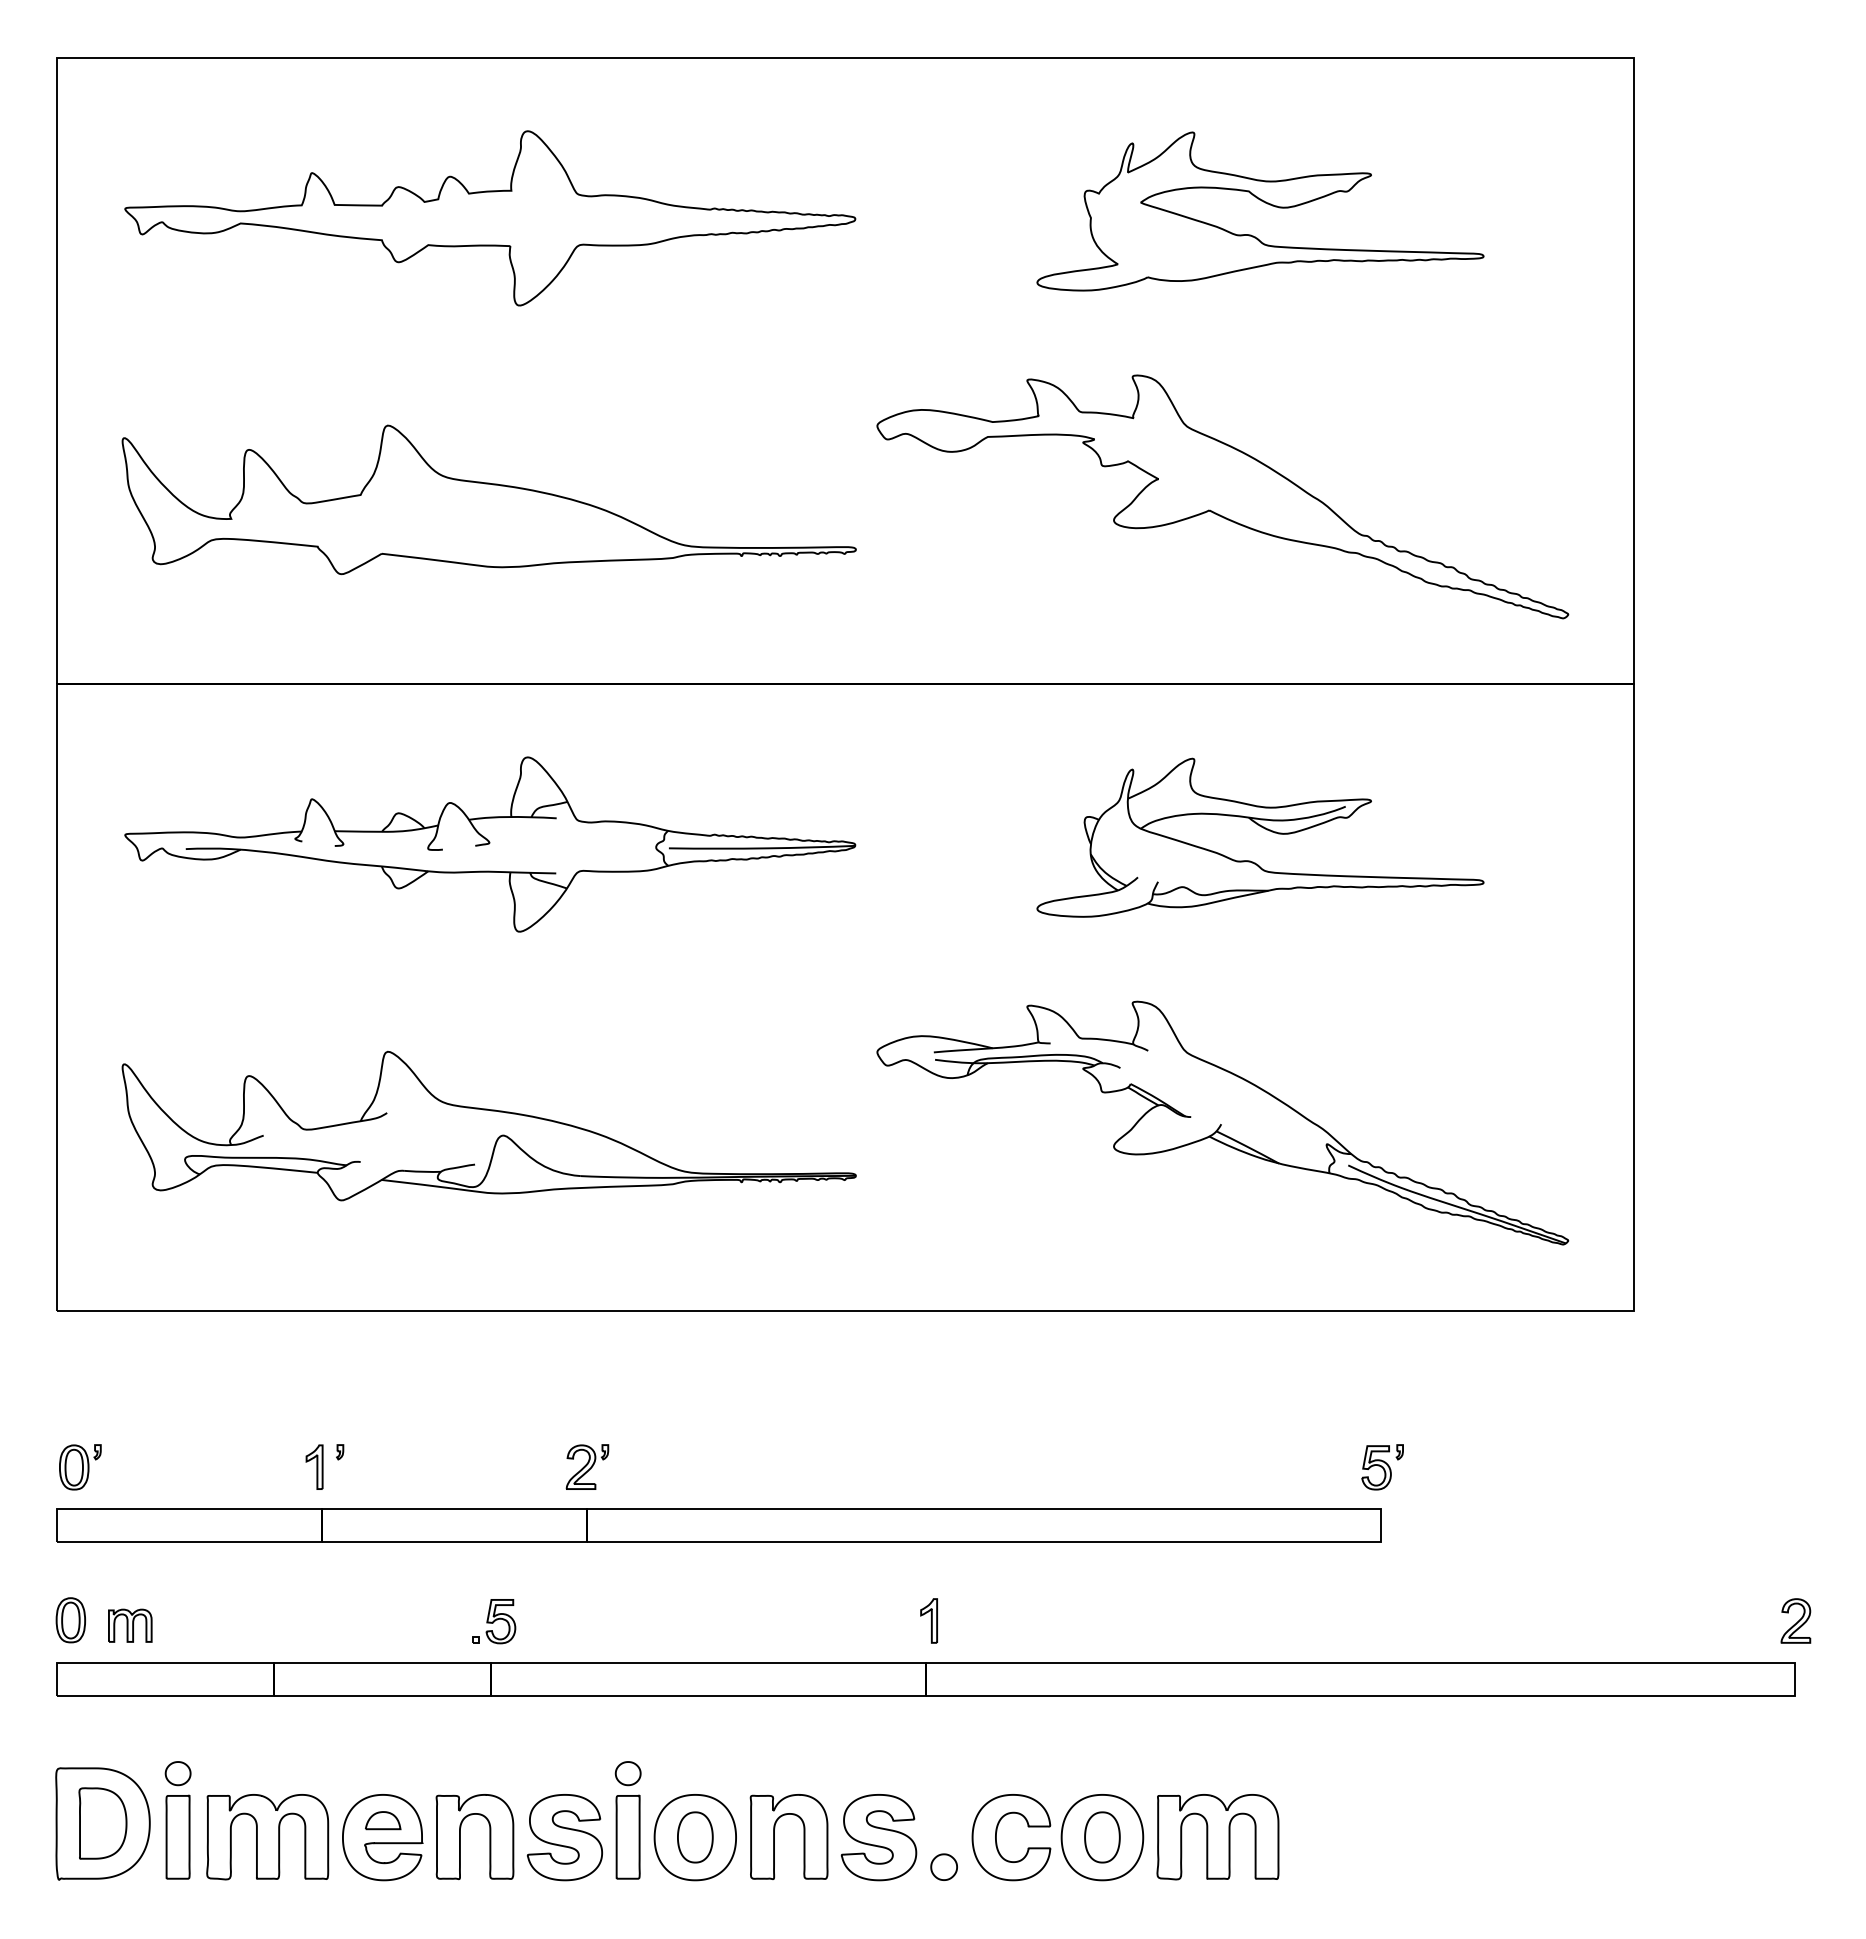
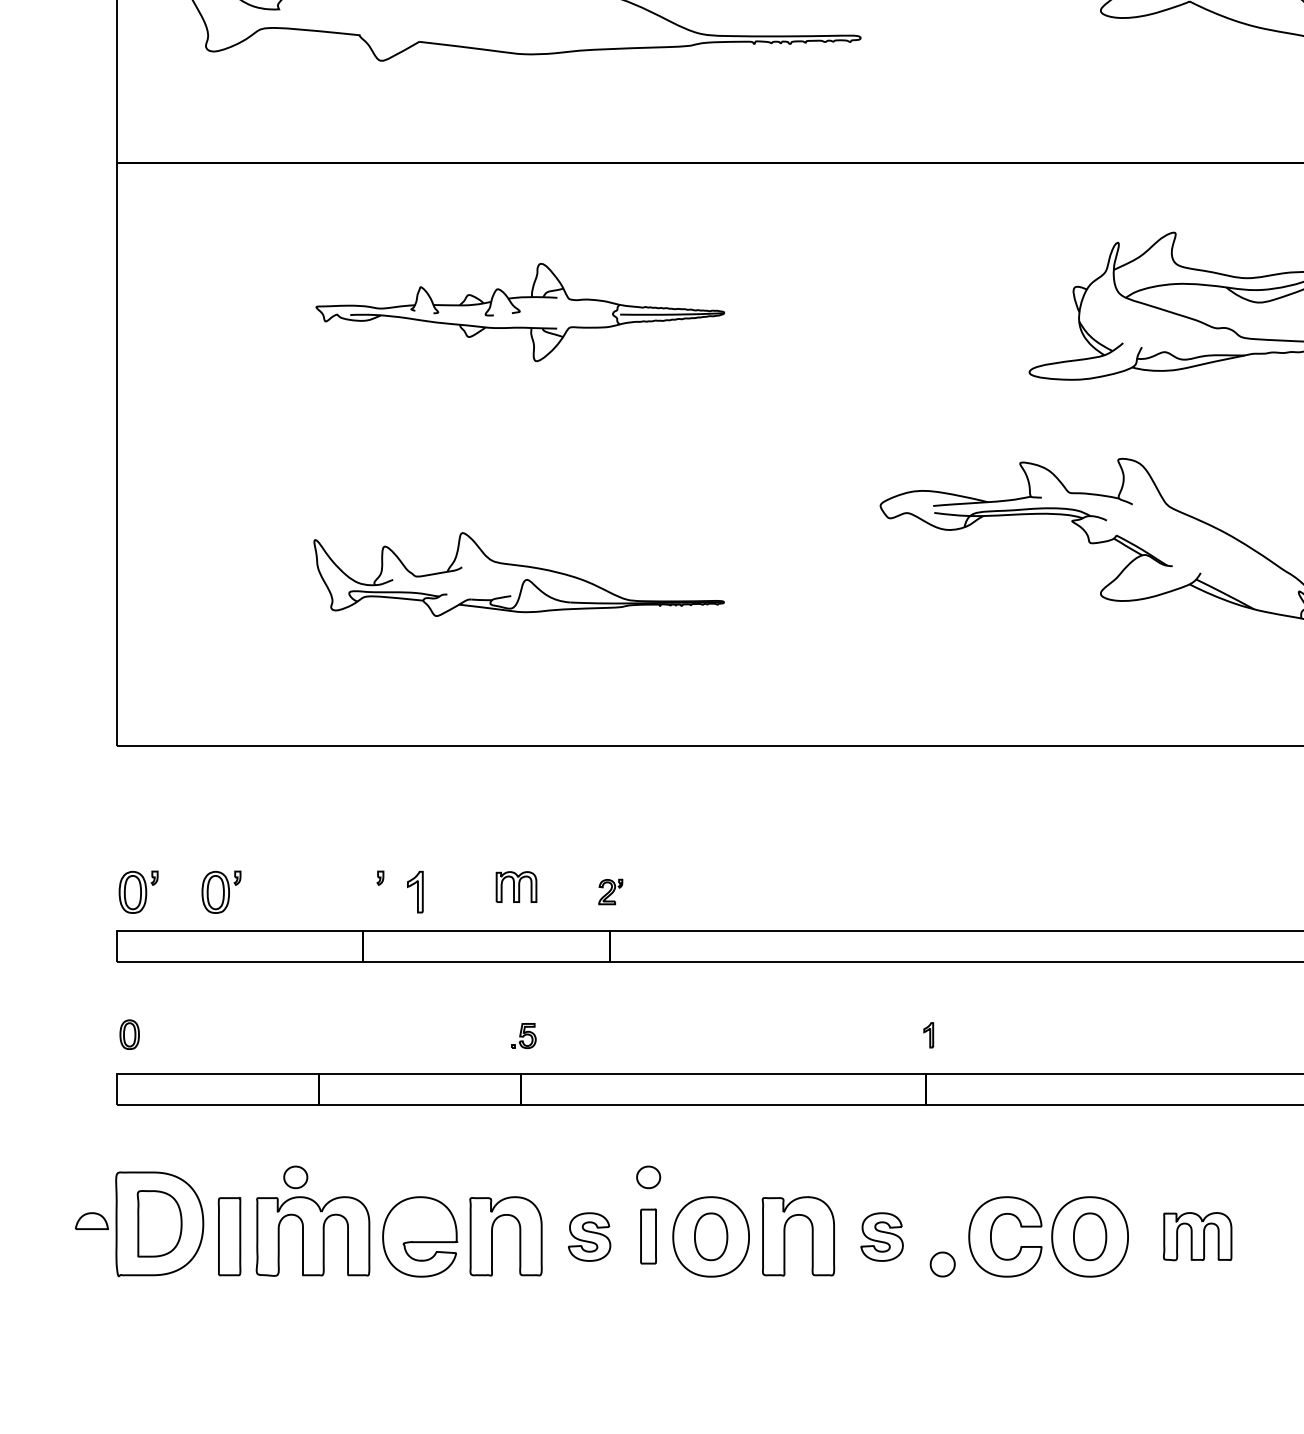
part: (490, 844) -> (520, 312), size x0.6
part: (488, 1125) -> (518, 574), size x0.6
part: (314, 1466) -> (415, 891), moved
part: (587, 1466) -> (610, 891), size x0.6
part: (169, 1467) -> (221, 892), added
part: (70, 1620) -> (129, 1034), size x0.7
part: (928, 1620) -> (928, 1034), size x0.6
part: (494, 1621) -> (524, 1035), size x0.6
part: (130, 1625) -> (516, 886), moved
part: (177, 1773) -> (295, 1177), moved
part: (383, 1820) -> (92, 1221), moved
part: (627, 1836) -> (647, 1235), size x0.7
part: (564, 1837) -> (589, 1236), size x0.6
part: (878, 1837) -> (881, 1236), size x0.6
part: (1217, 1837) -> (1197, 1236), size x0.6

